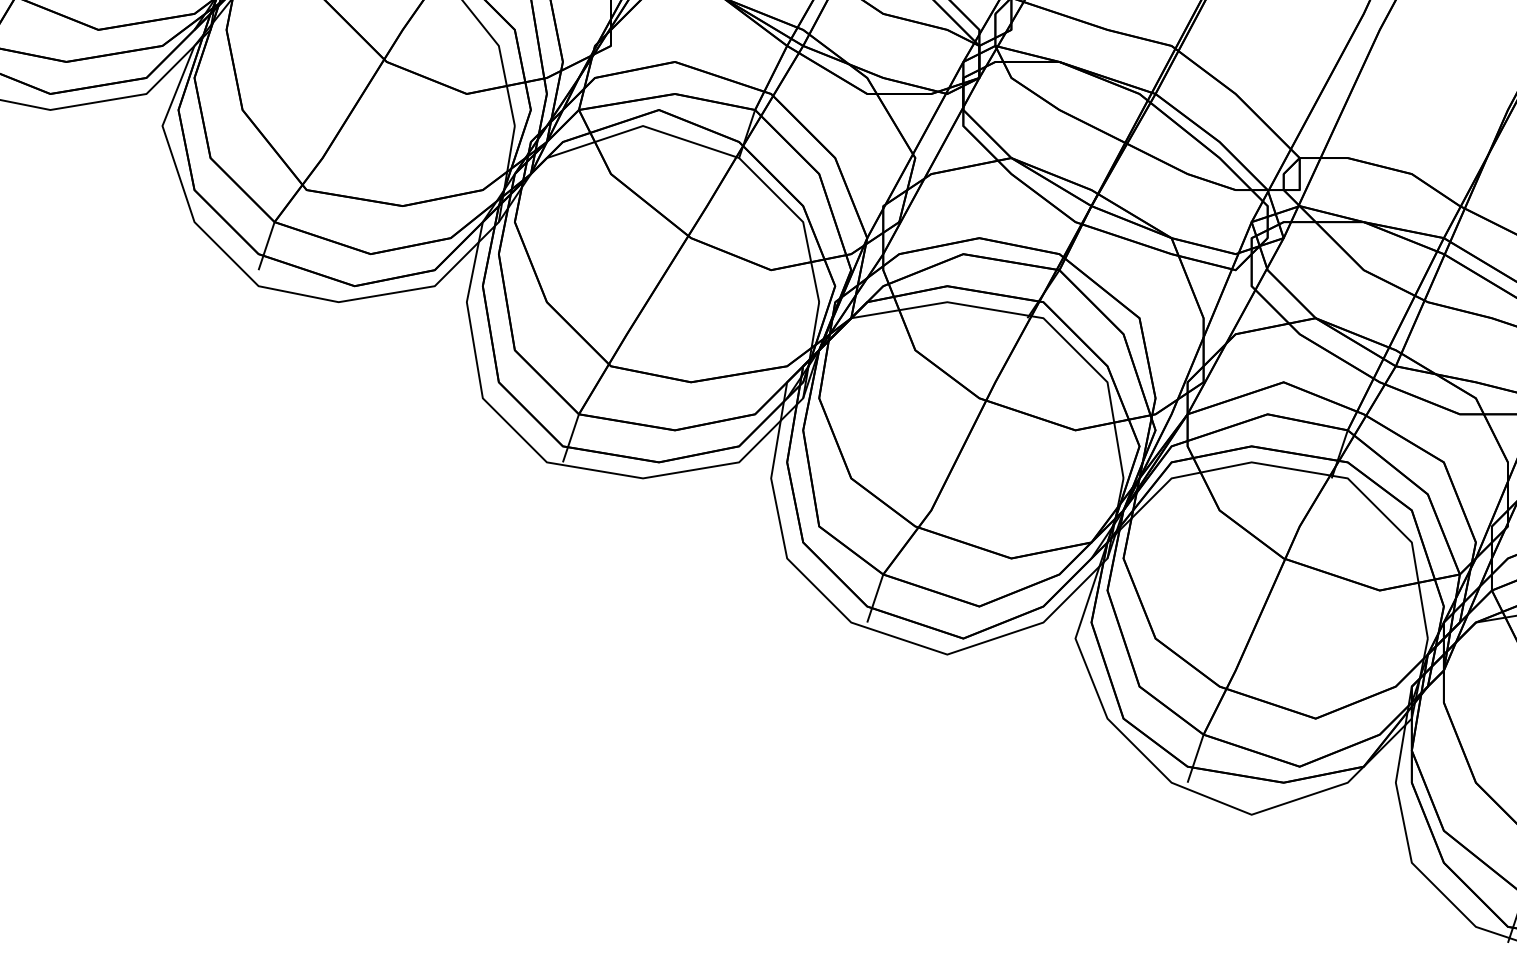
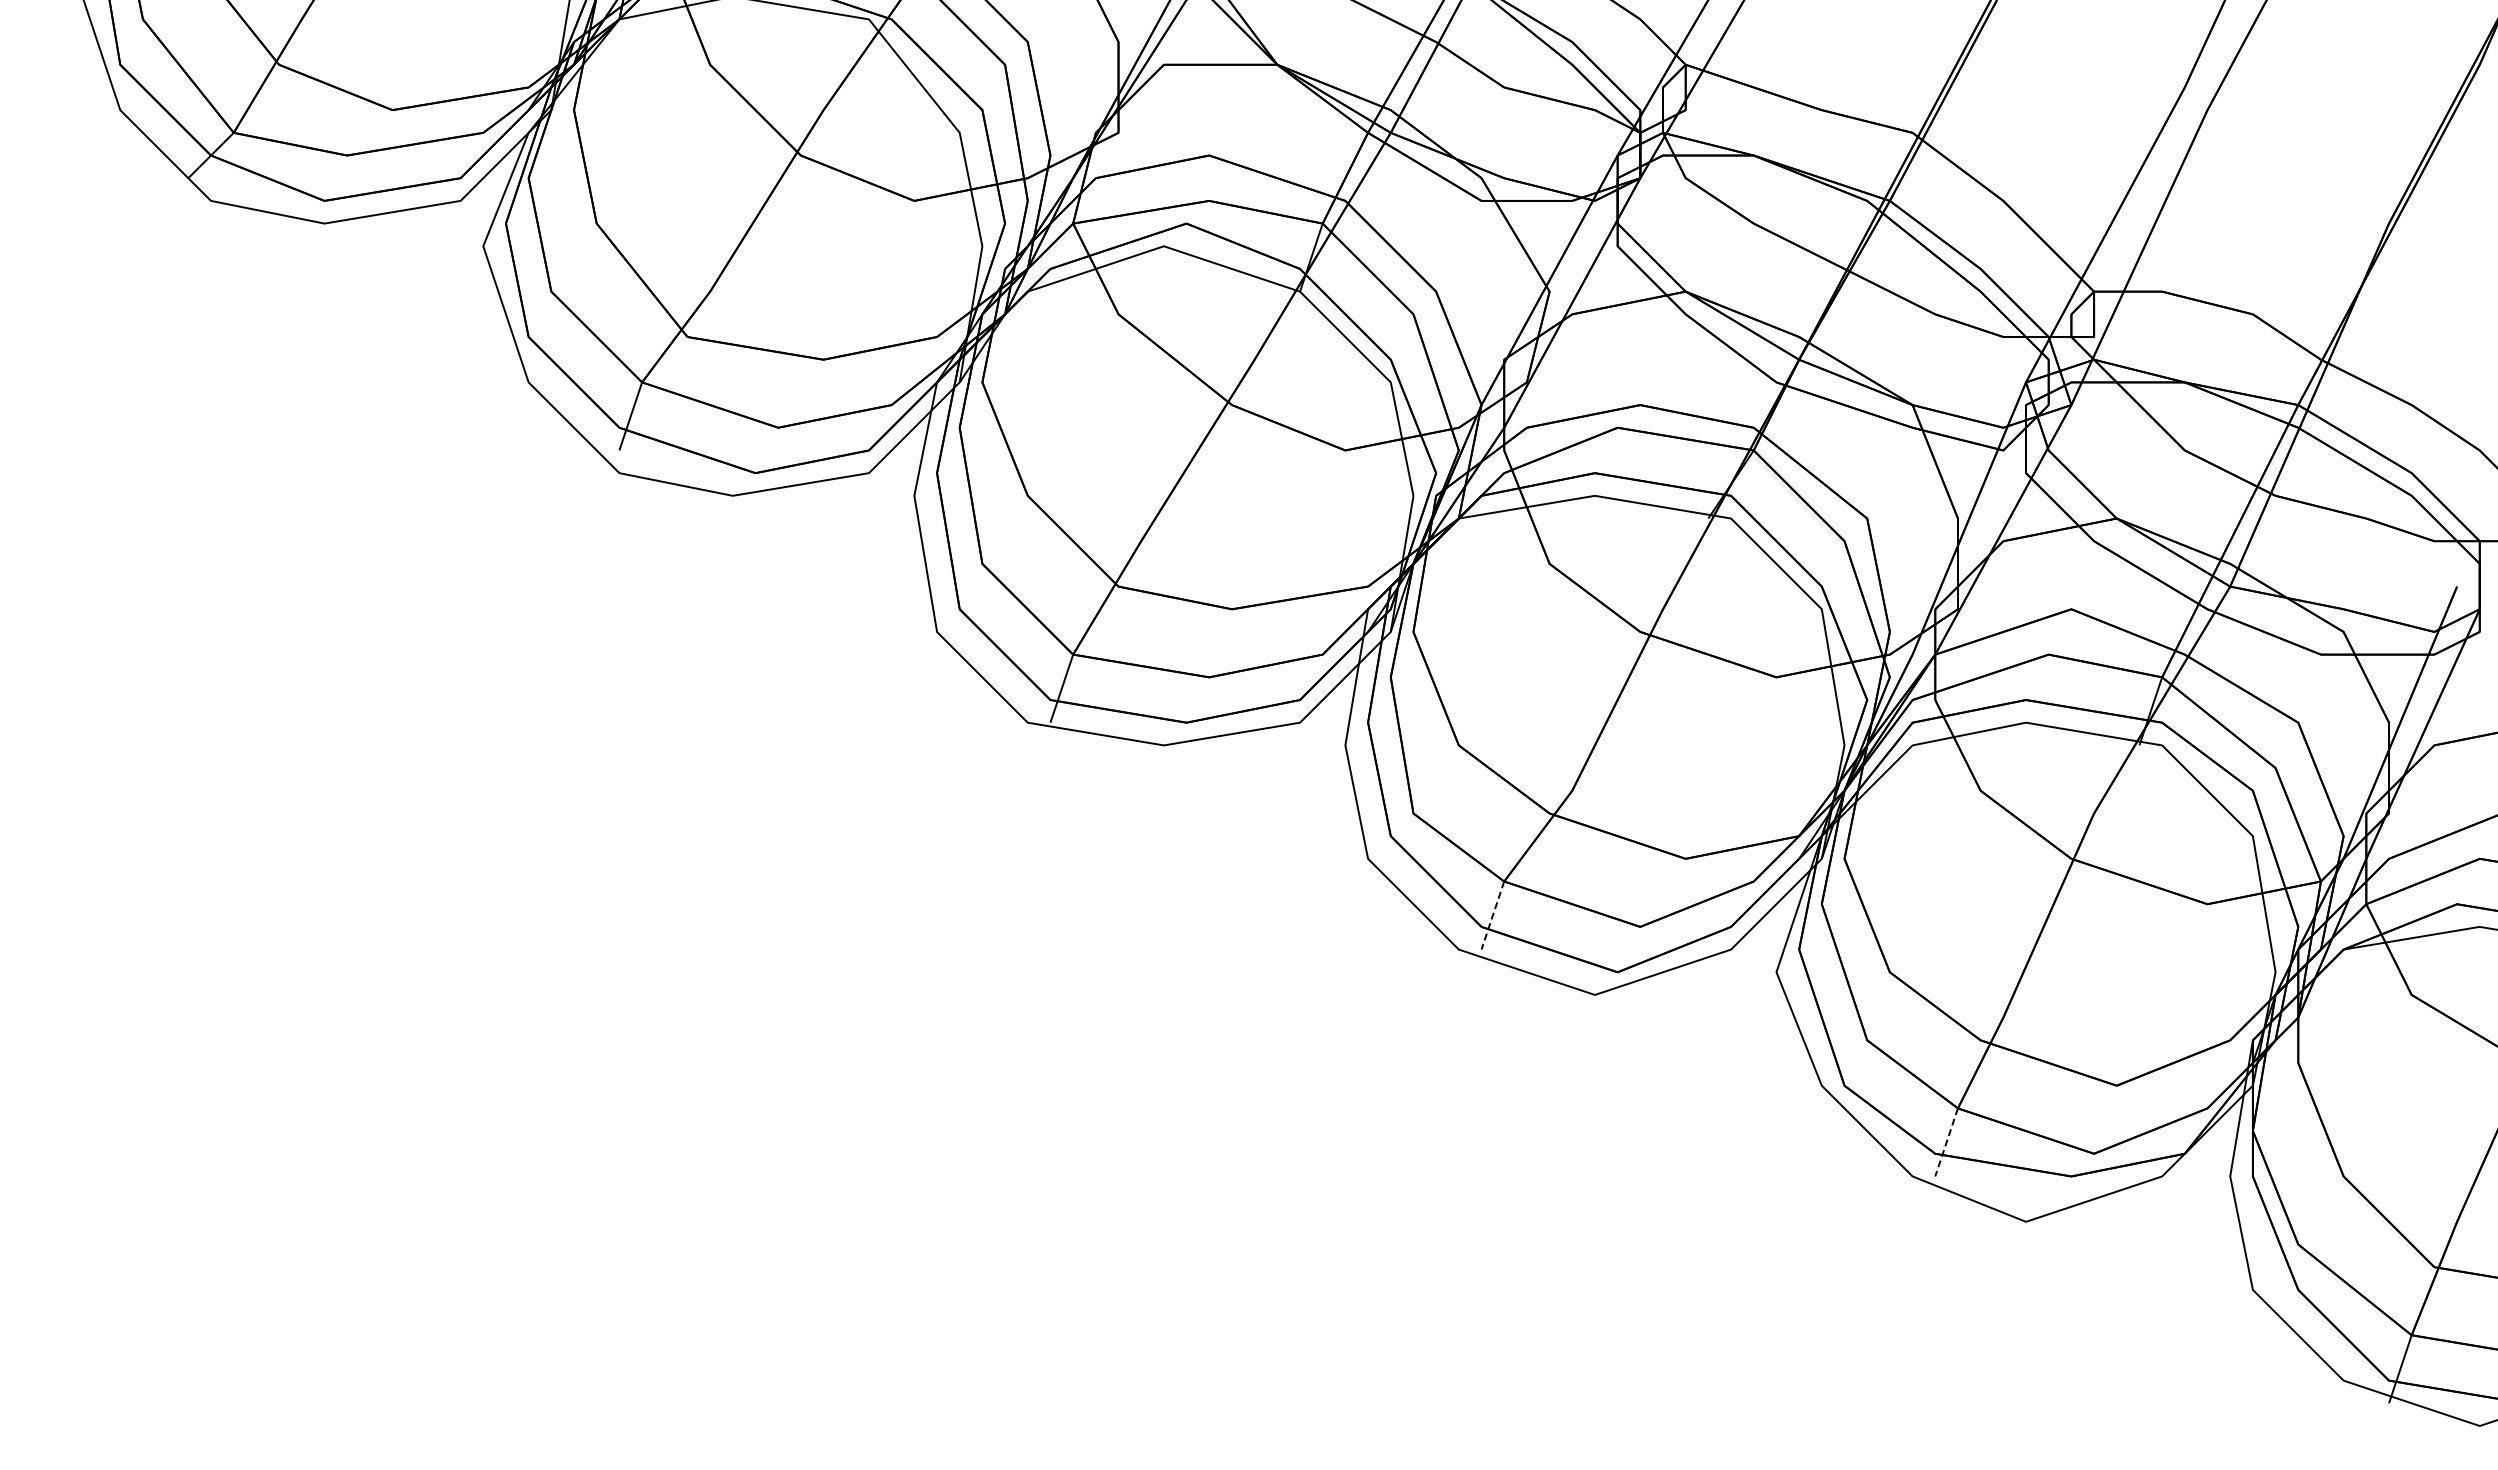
line: (875, 598) -> (1492, 915), solid -> dashed
line: (1195, 758) -> (1946, 1142), solid -> dashed

